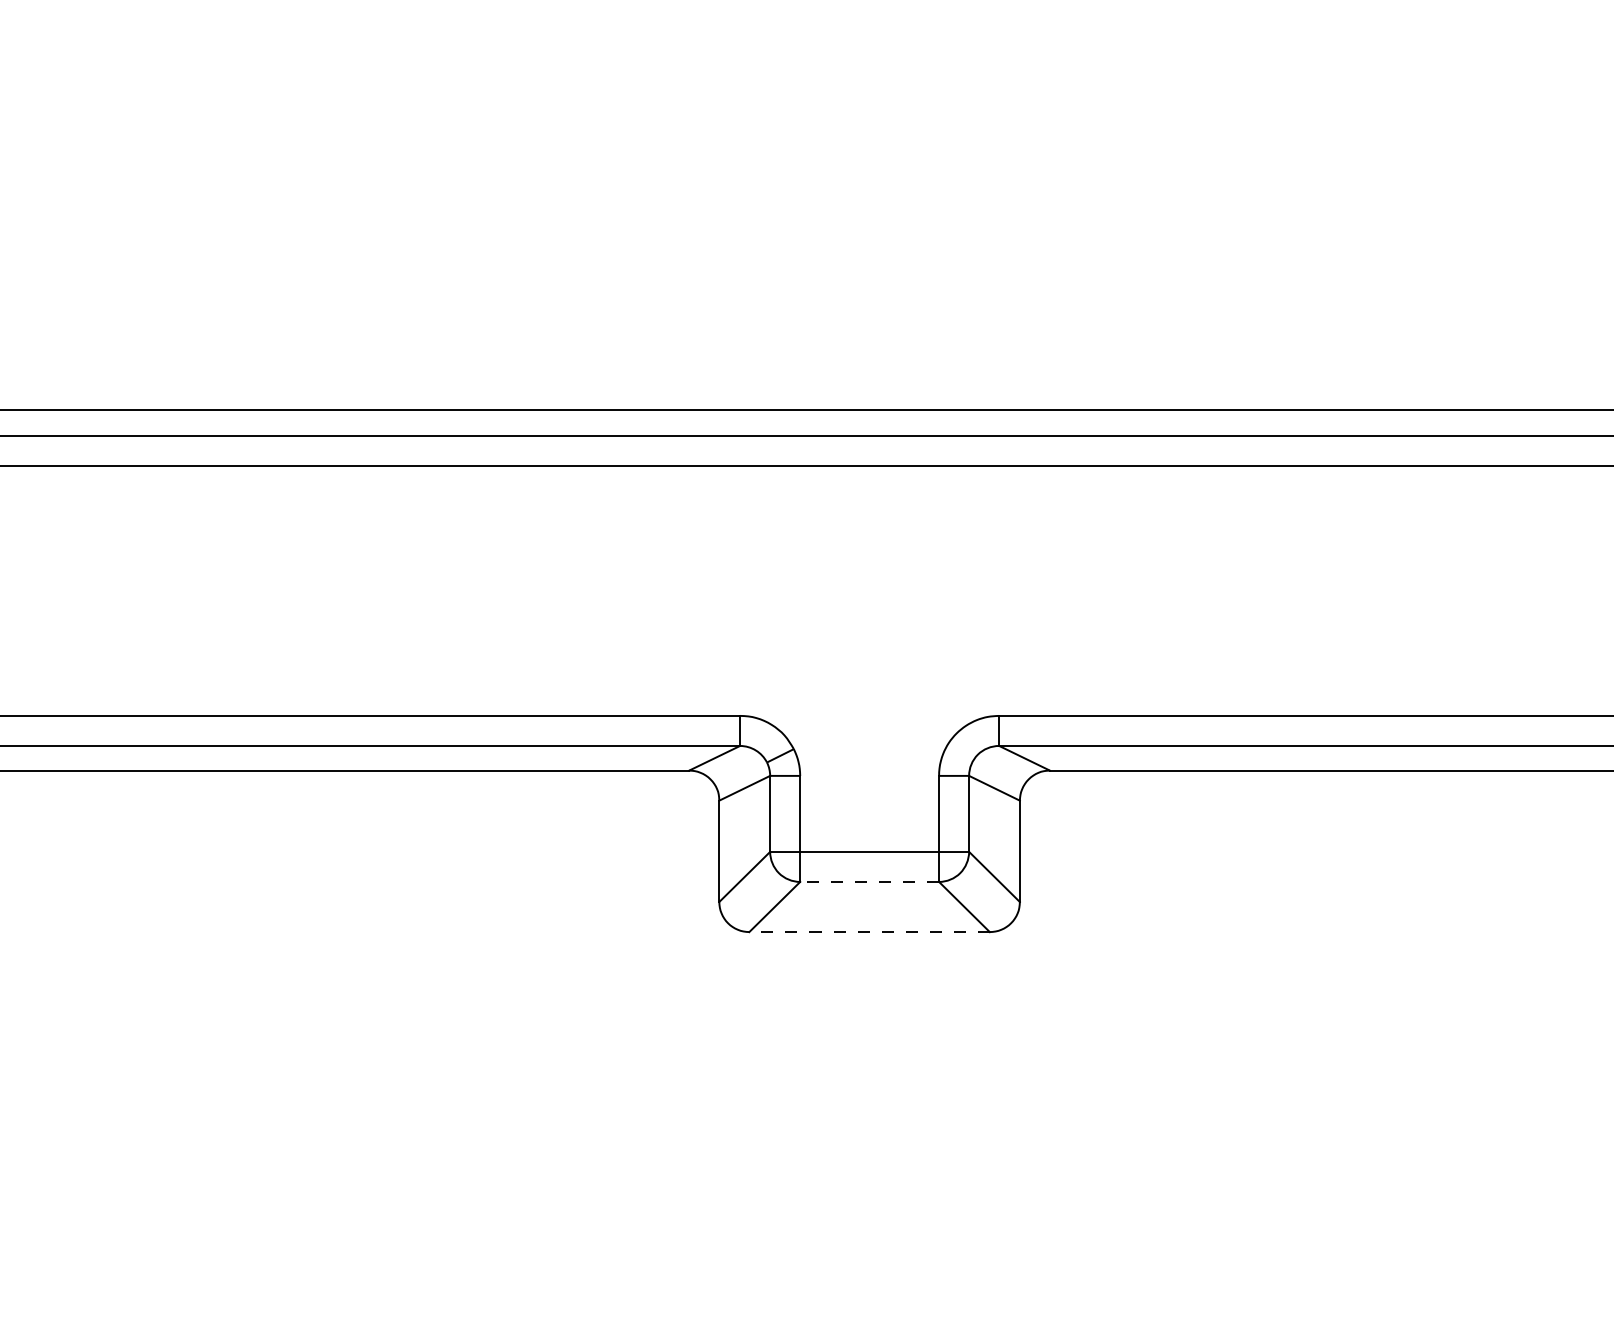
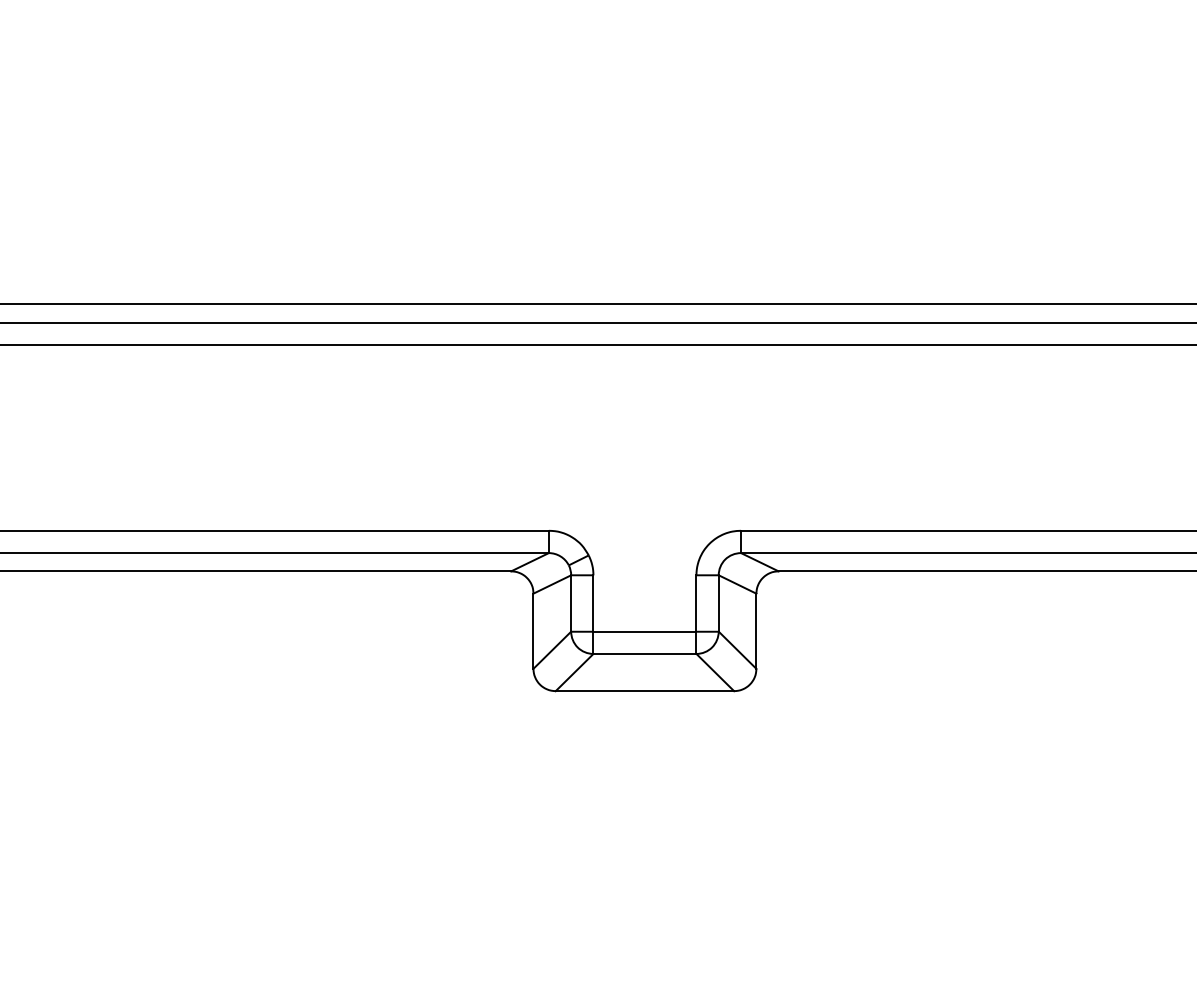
line: (869, 881) -> (644, 653), dashed -> solid
line: (869, 932) -> (644, 691), dashed -> solid

